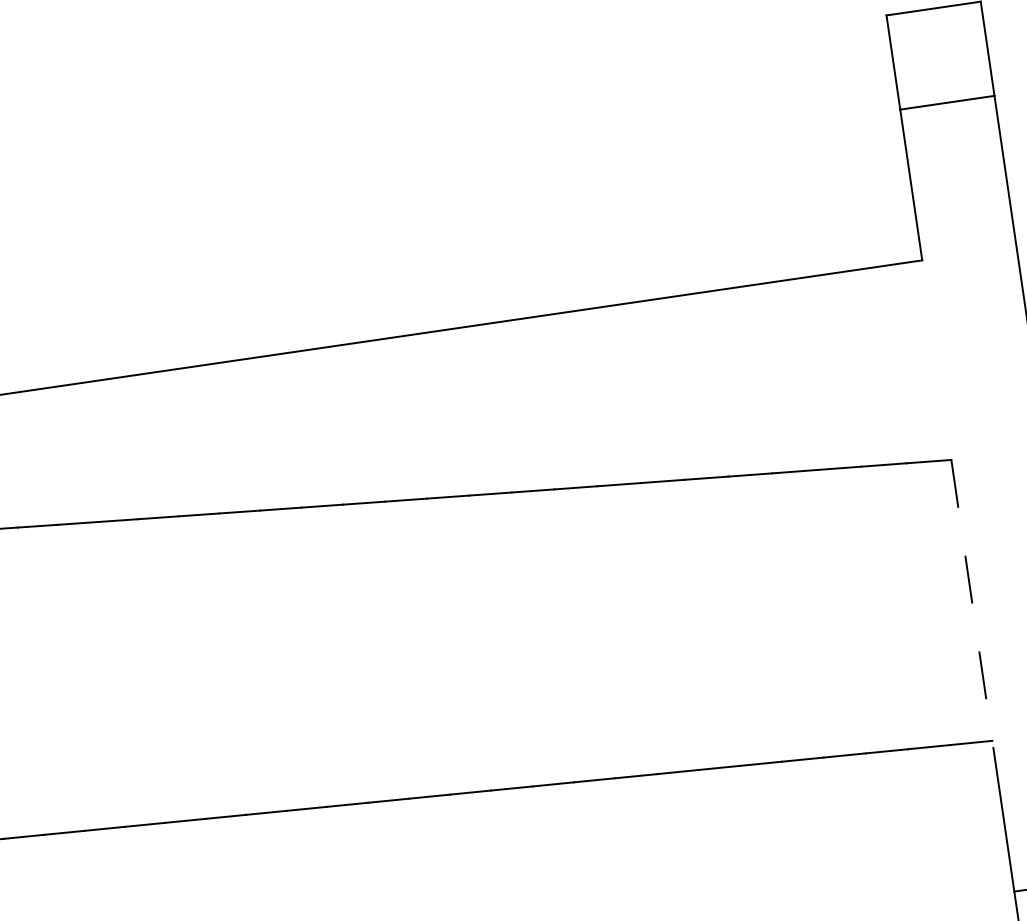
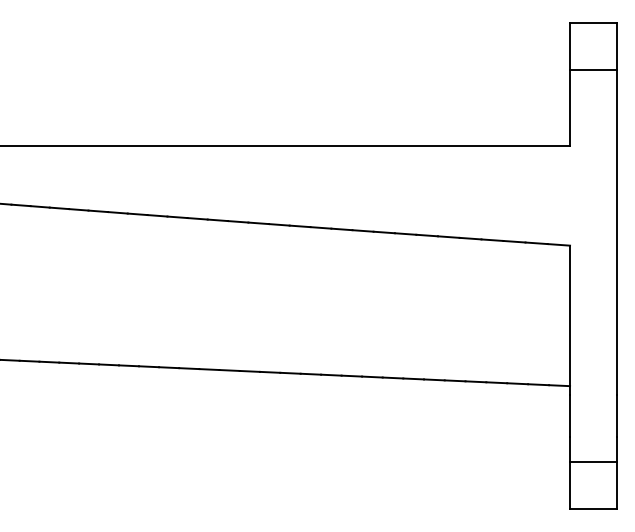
line: (974, 609) -> (570, 320), dashed -> solid

